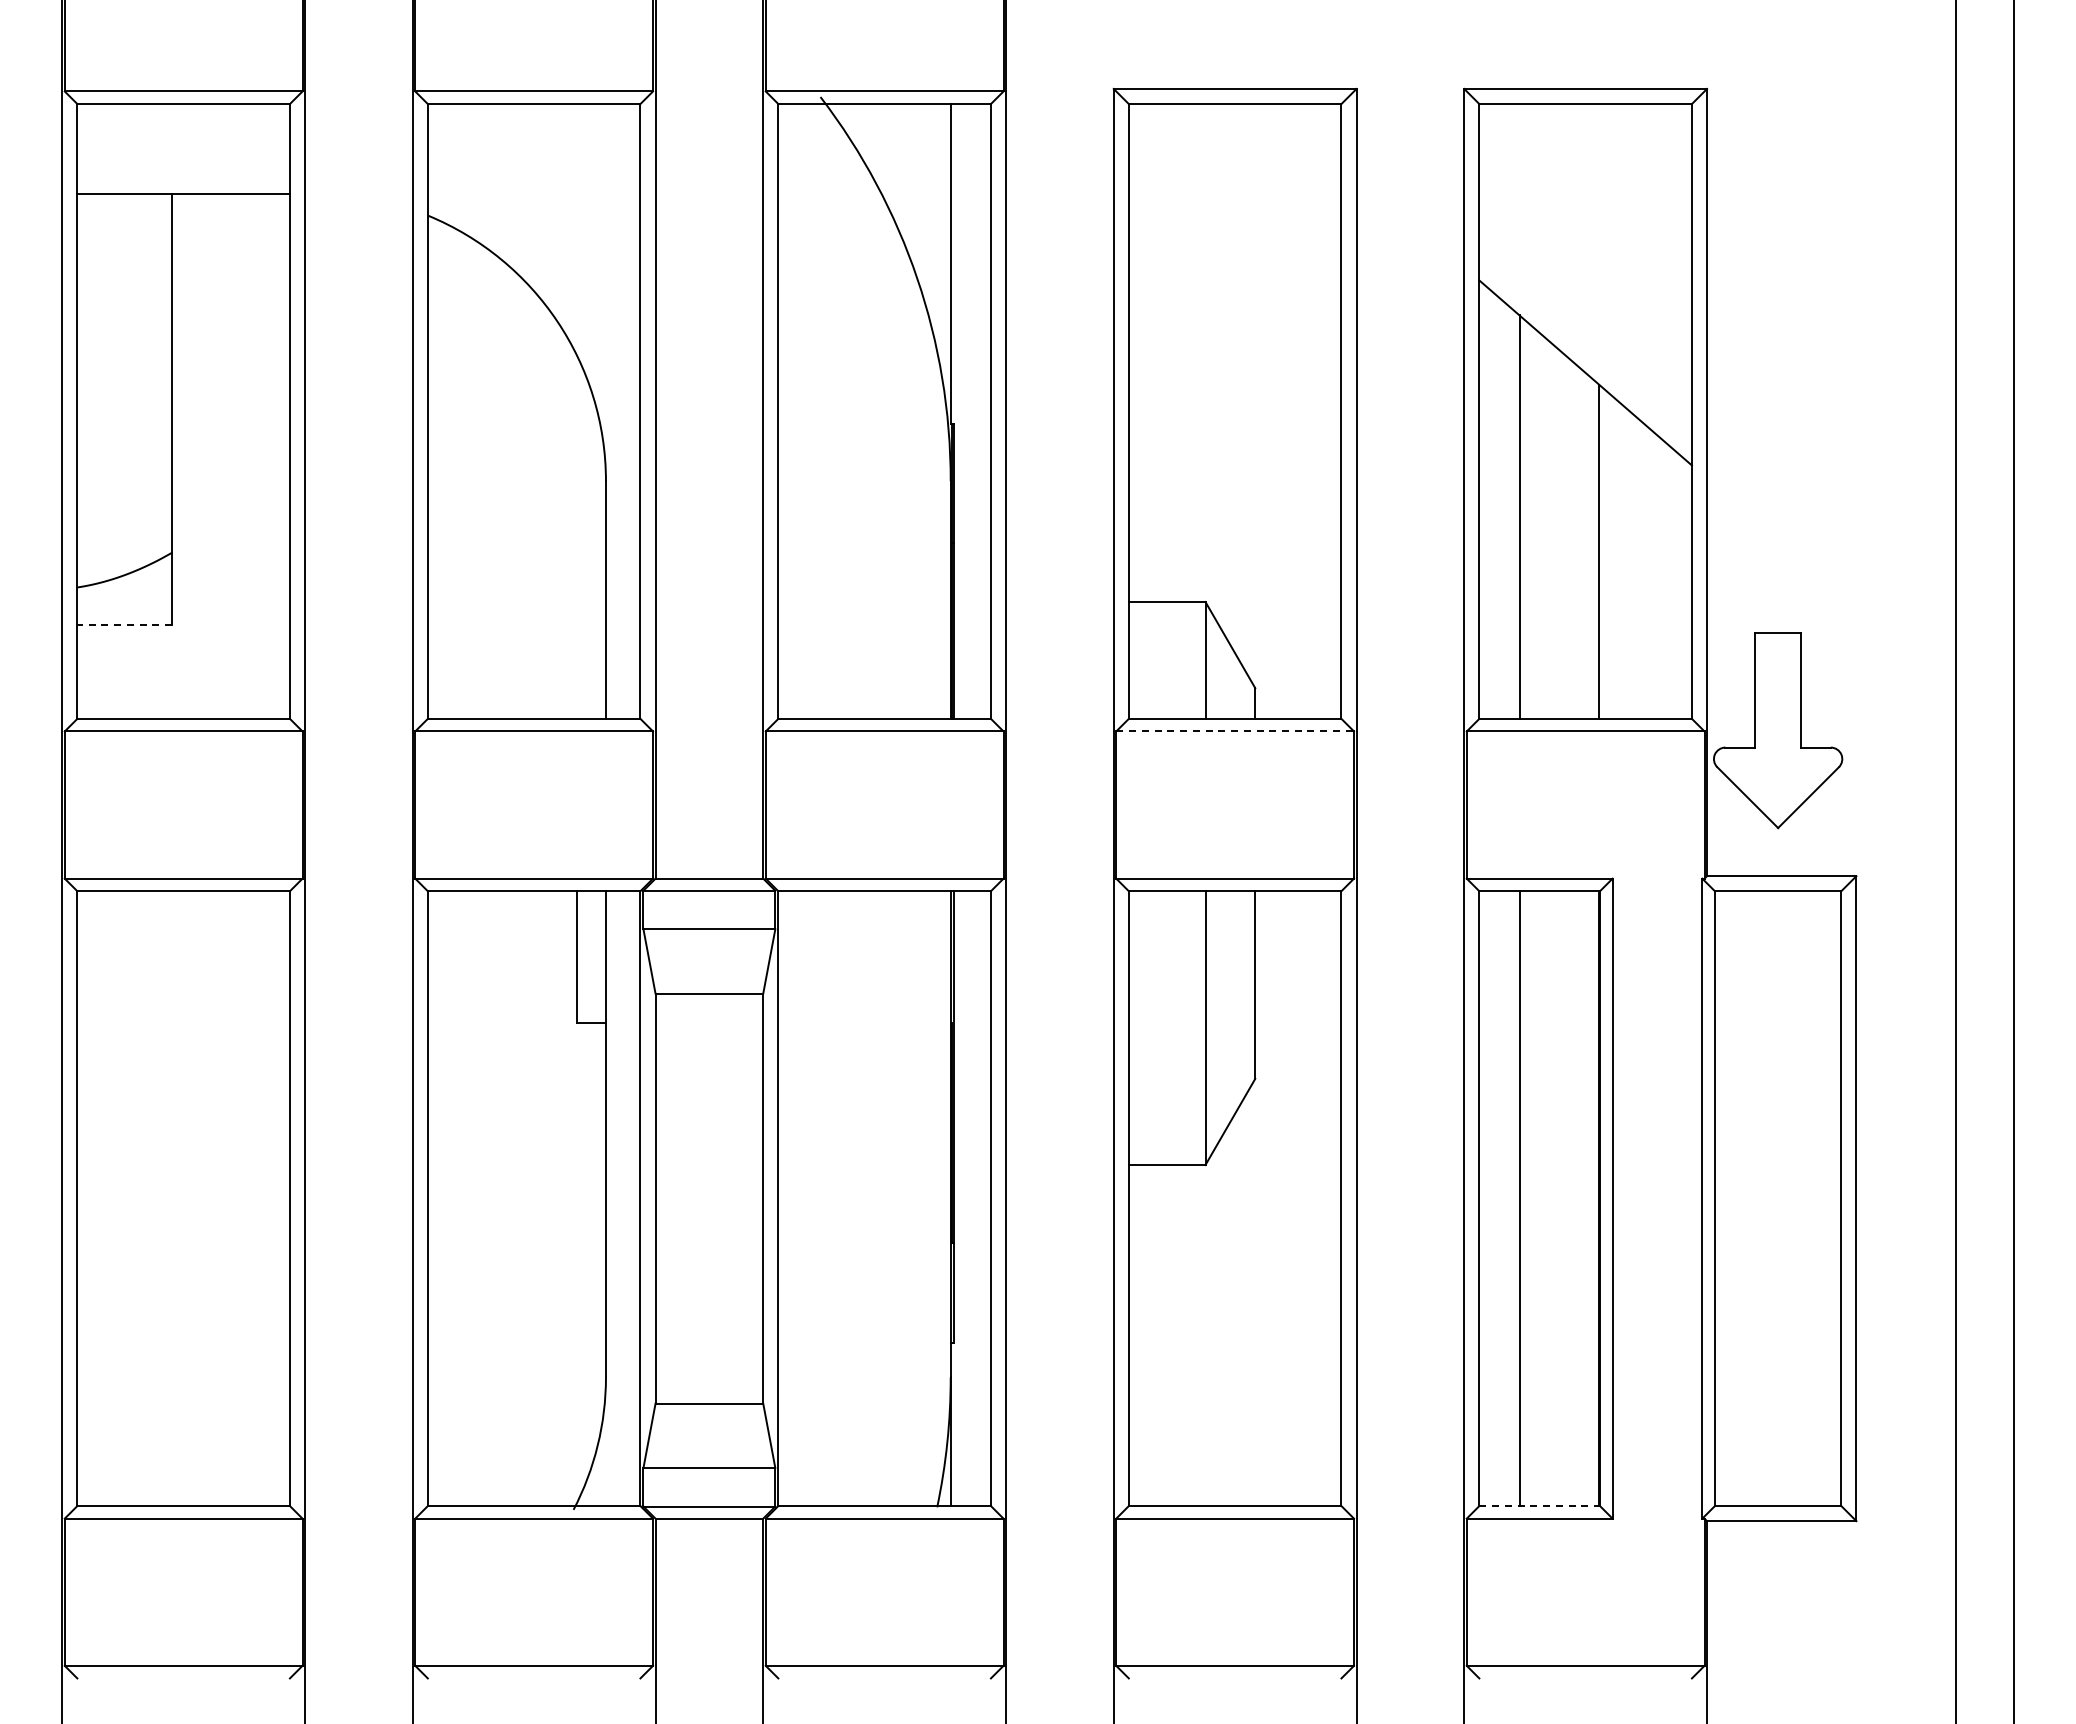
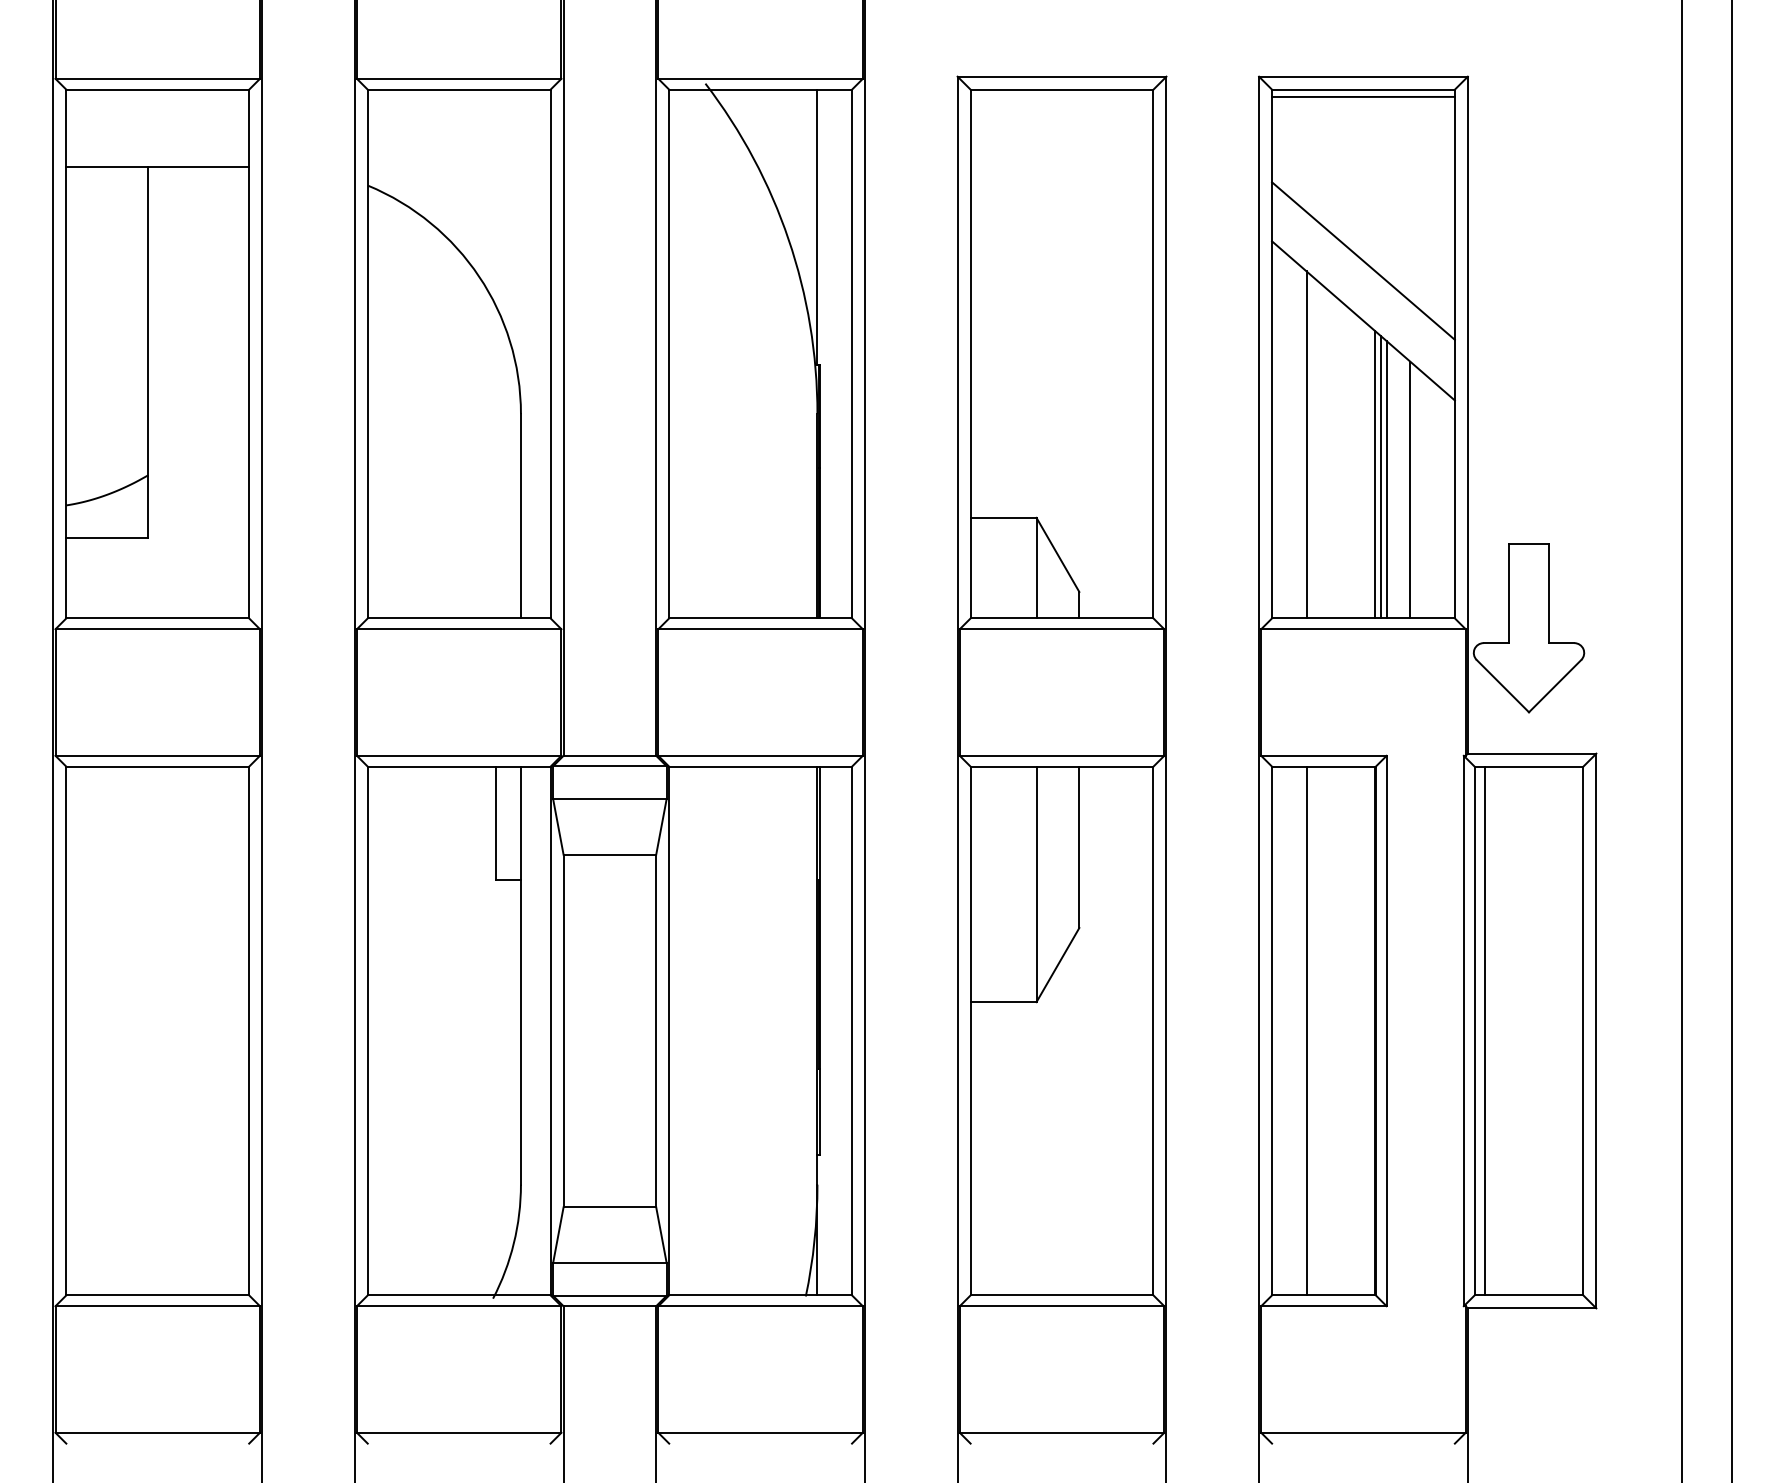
line: (1585, 112) -> (1363, 96), added
line: (1585, 302) -> (1363, 260), added
line: (1605, 554) -> (1380, 477), added
line: (1612, 557) -> (1386, 479), added
line: (1640, 569) -> (1410, 489), added
line: (124, 624) -> (106, 537), dashed -> solid
line: (1235, 731) -> (1062, 629), dashed -> solid
line: (1726, 1198) -> (1484, 1030), added
line: (1540, 1506) -> (1324, 1295), dashed -> solid

